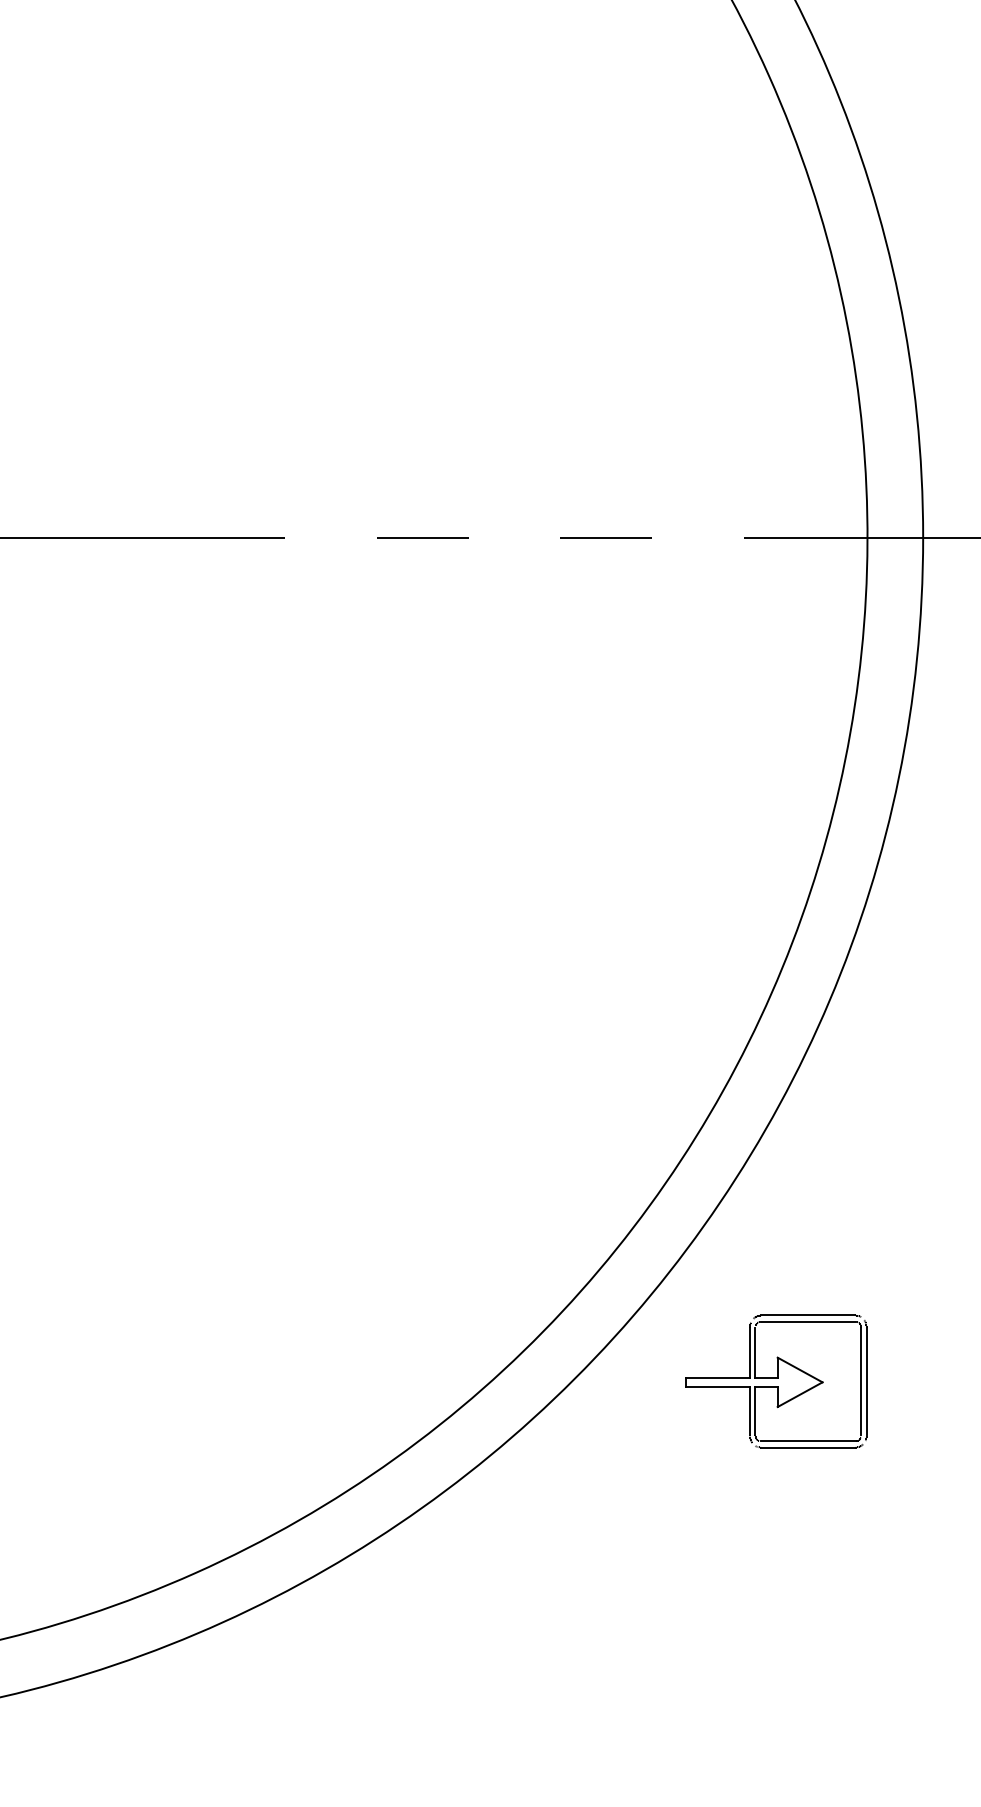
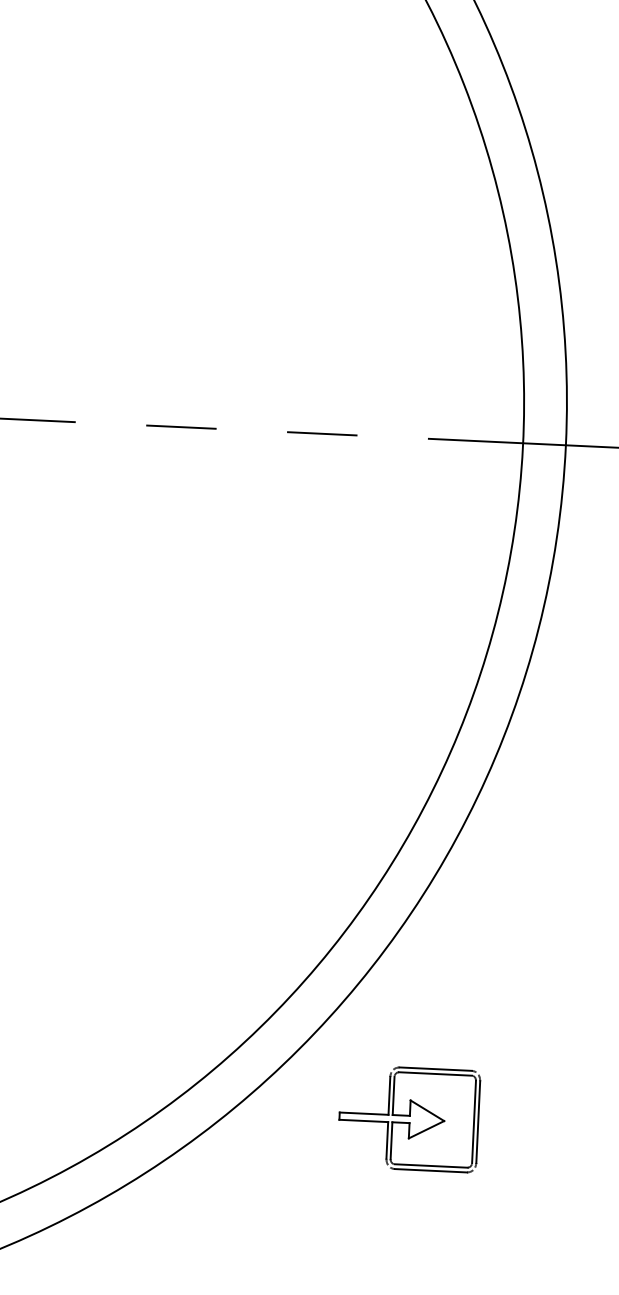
part: (776, 1381) -> (408, 1118), moved

